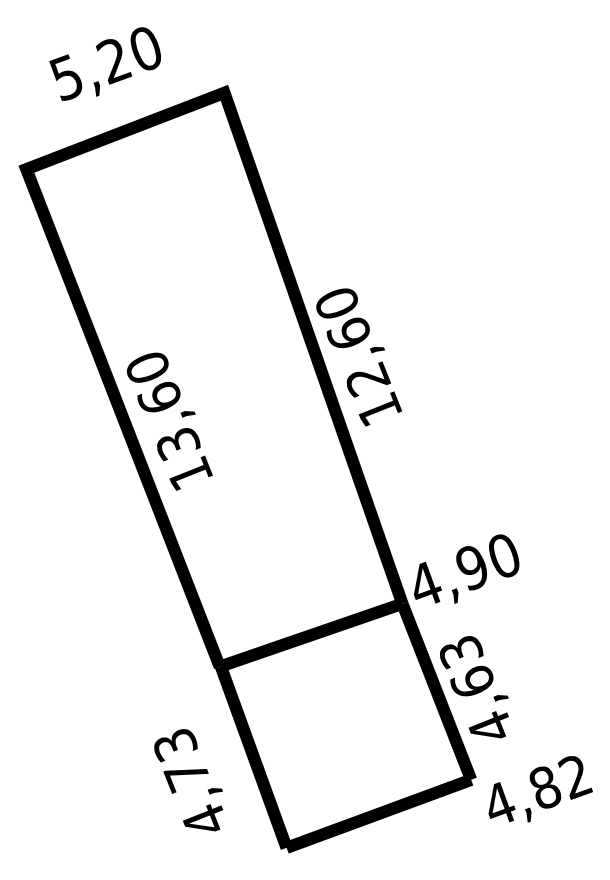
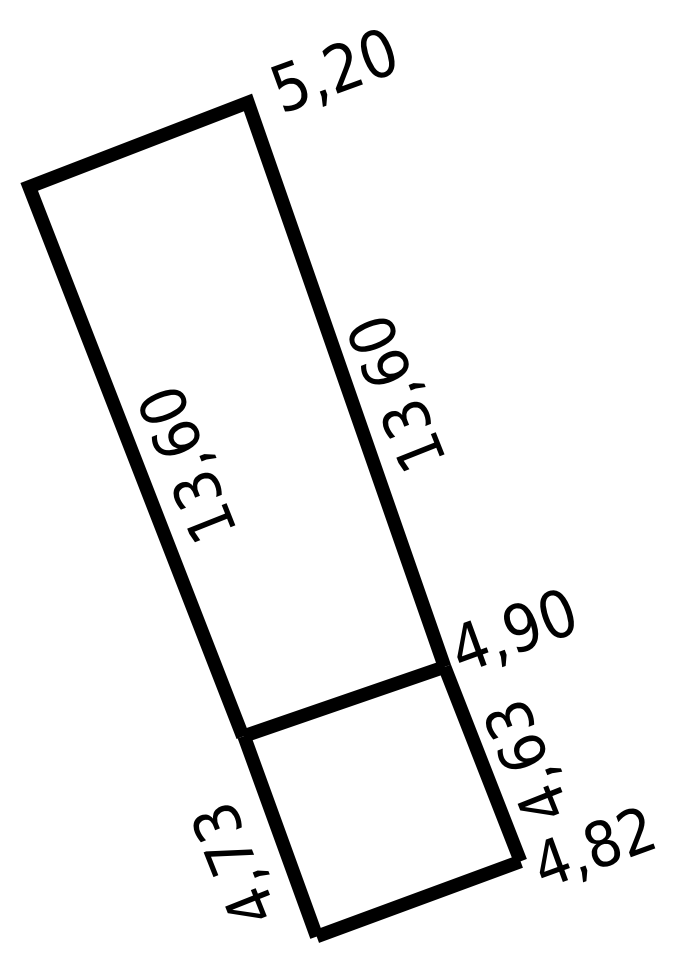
text: (104, 63) -> (332, 70), moved
text: (368, 379) -> (407, 419), 12,60 -> 13,60
text: (188, 780) -> (231, 862), moved
text: (540, 789) -> (597, 845), moved

